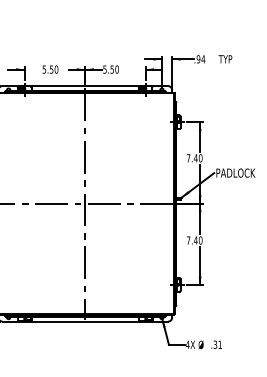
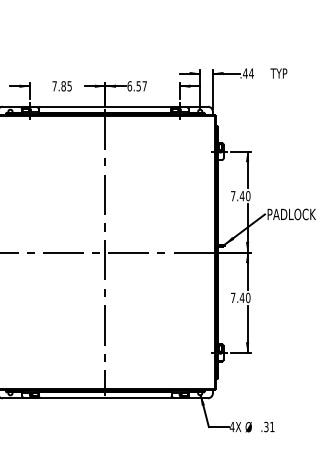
text: (198, 59) -> (245, 73), .94 -> .44
text: (49, 69) -> (61, 86), 5.50 -> 7.85
text: (111, 69) -> (137, 86), 5.50 -> 6.57

